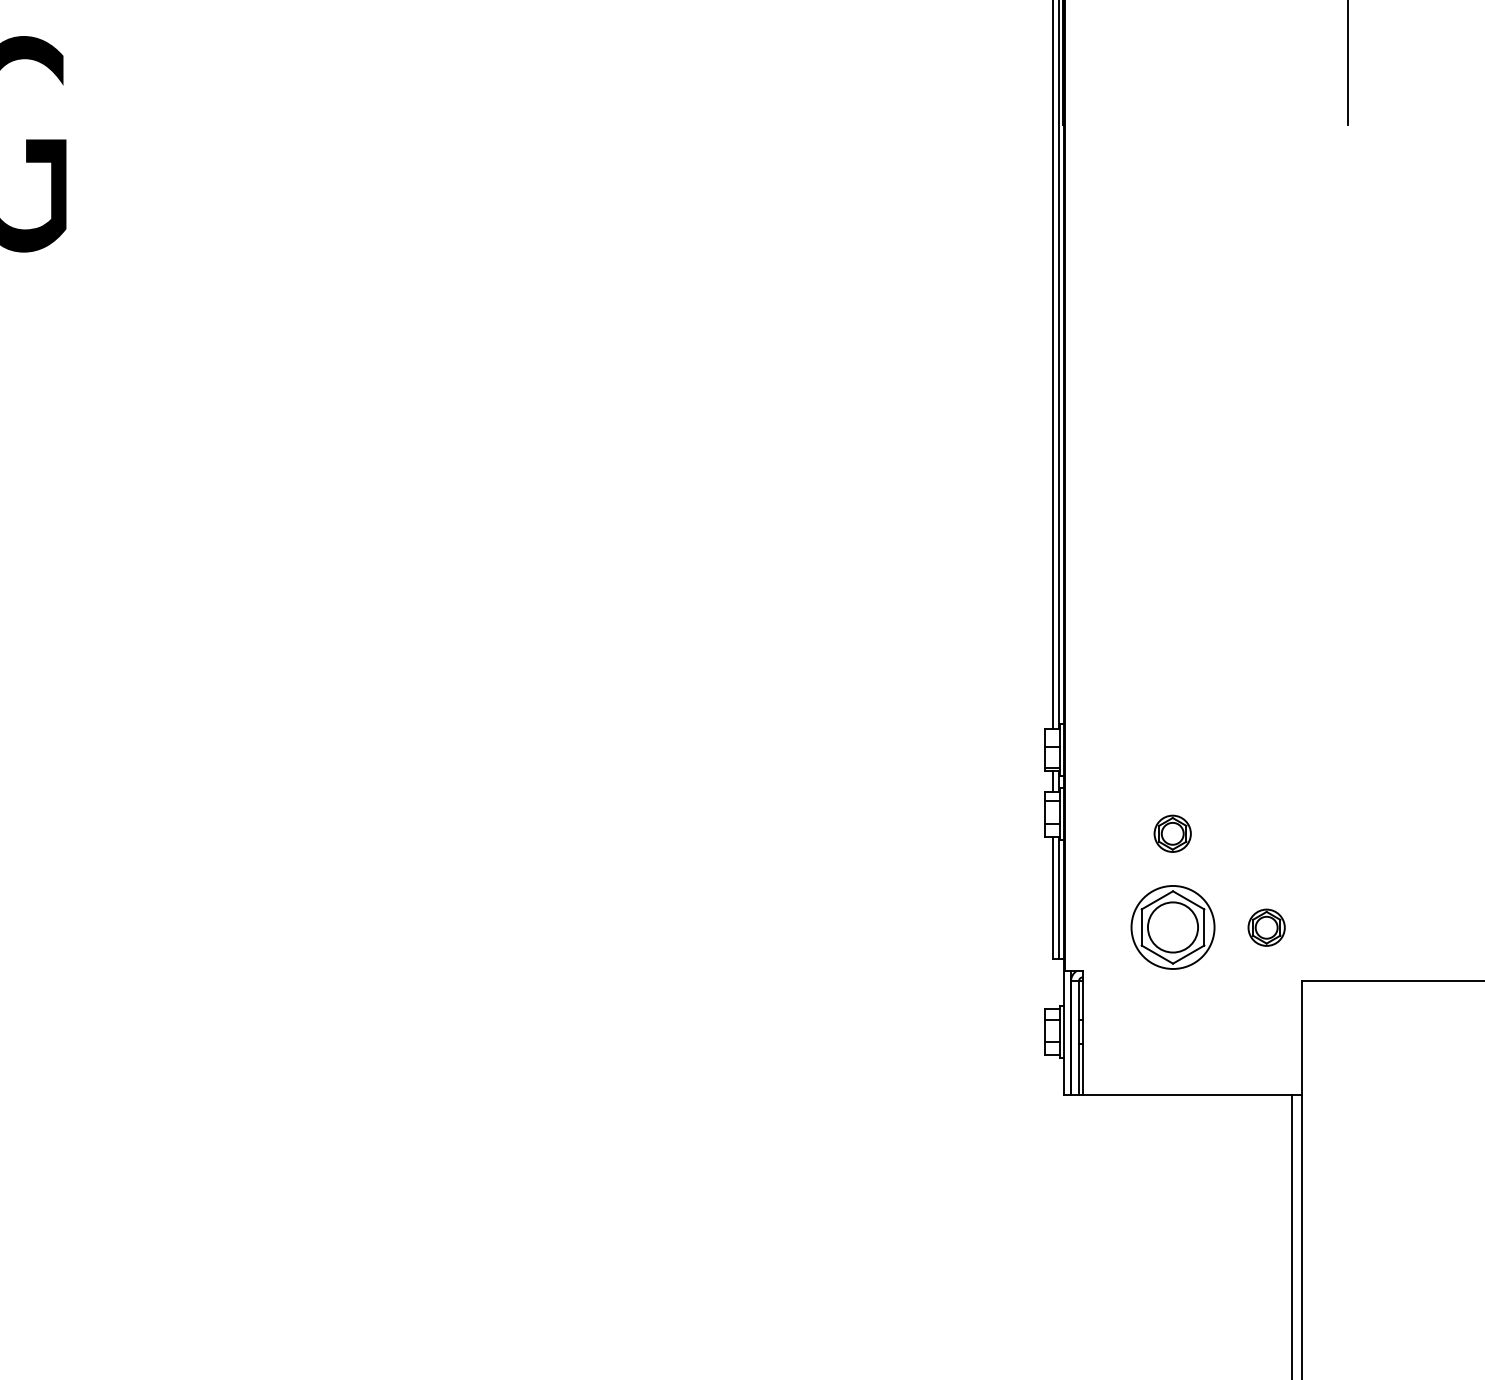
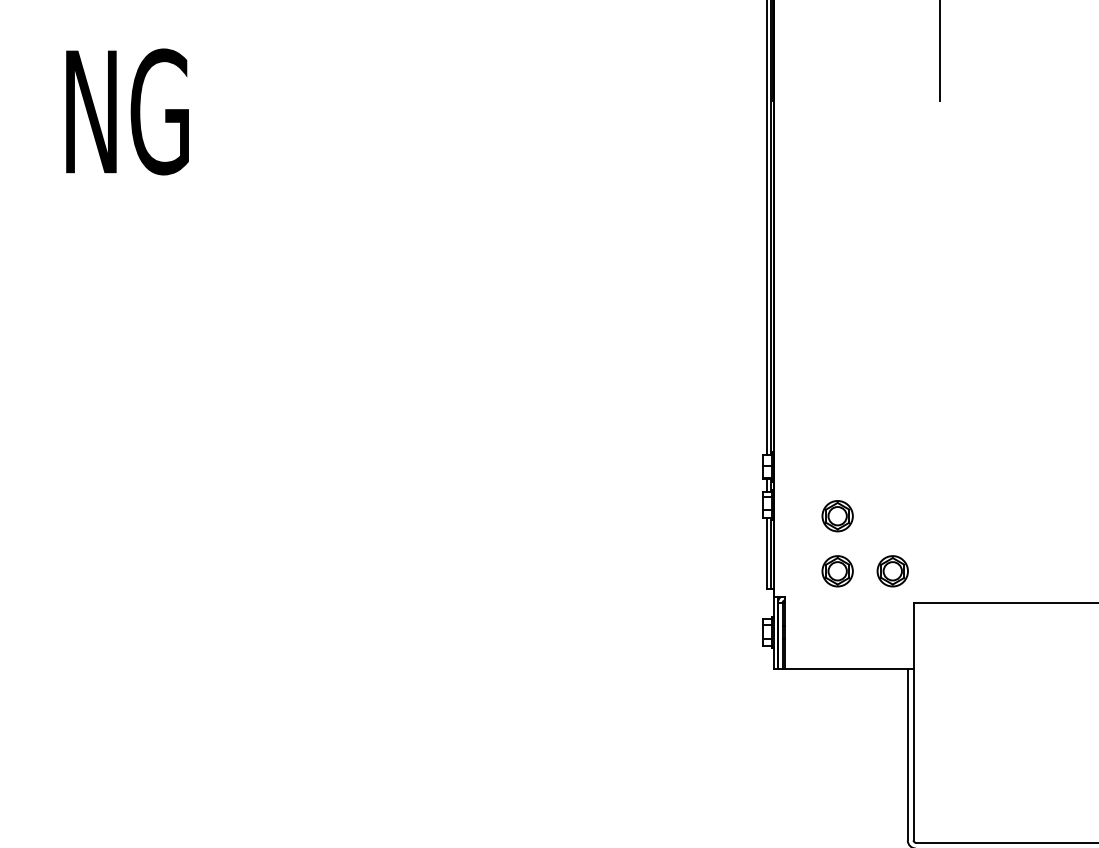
part: (1172, 834) -> (837, 516), size x1.43
part: (1172, 928) -> (837, 571), size x0.62
part: (1266, 928) -> (892, 571), size x1.43

